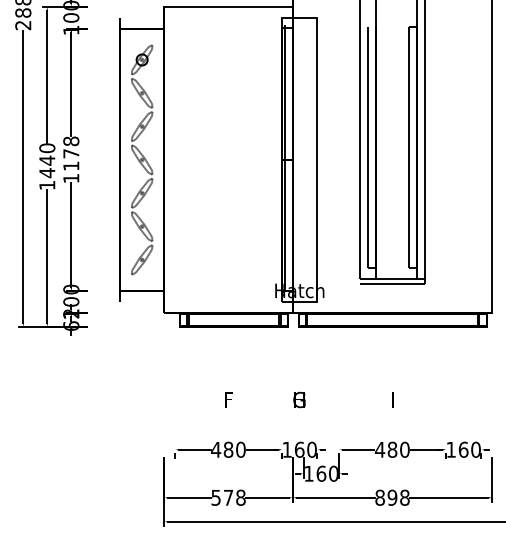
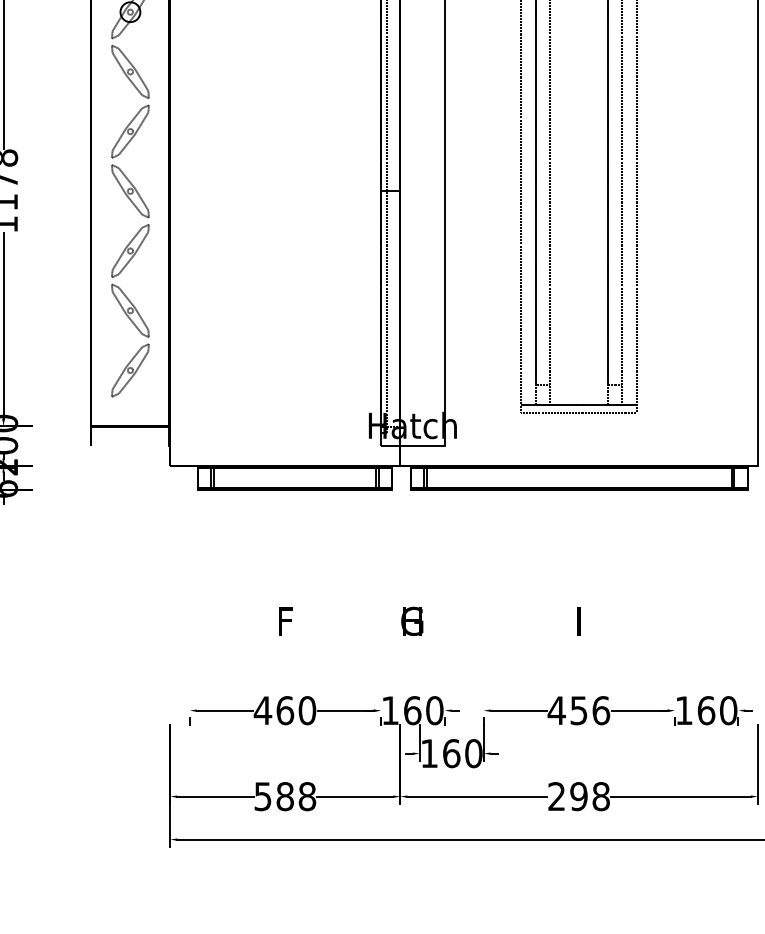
text: (228, 449) -> (285, 710), 480 -> 460
text: (398, 449) -> (589, 710), 480 -> 456
text: (228, 497) -> (285, 796), 578 -> 588
text: (379, 497) -> (555, 796), 898 -> 298

